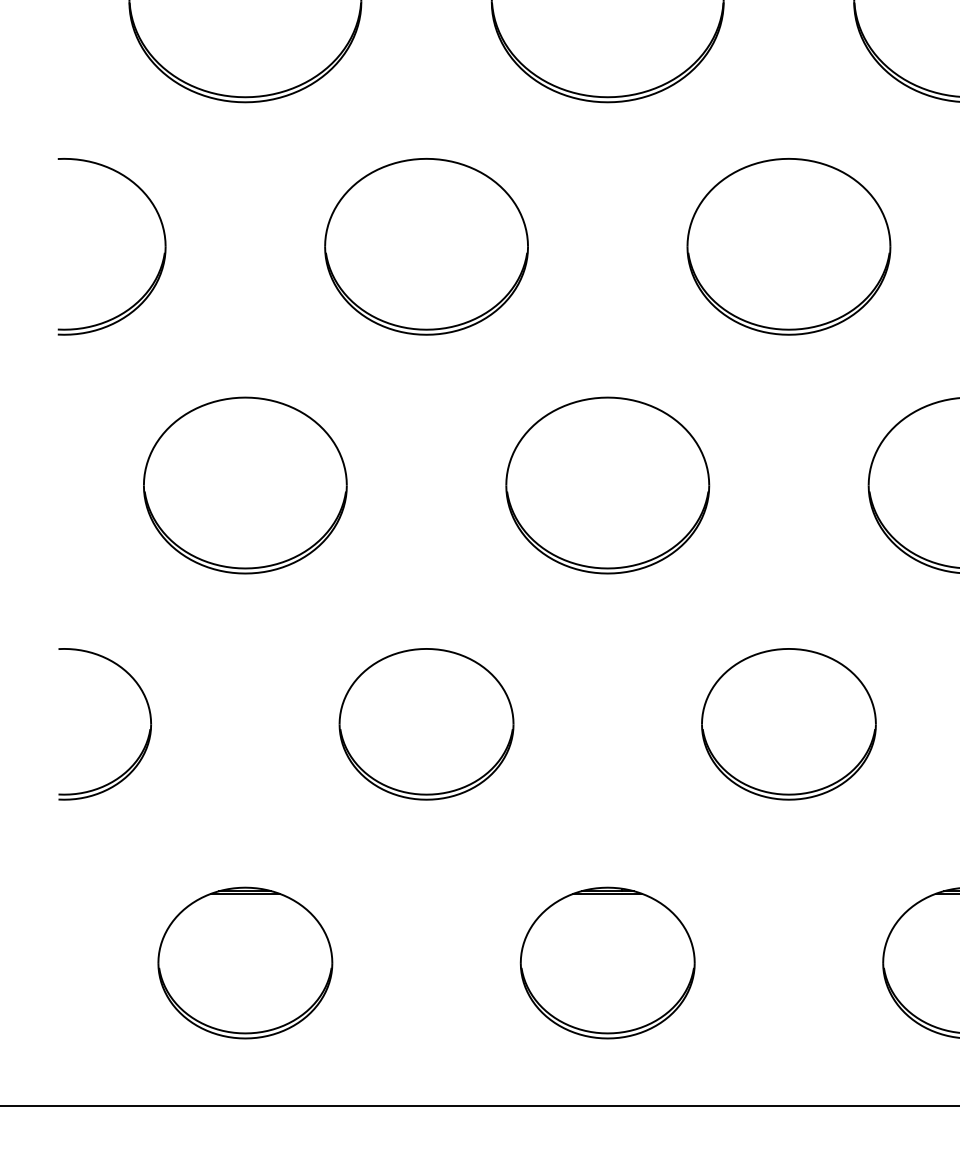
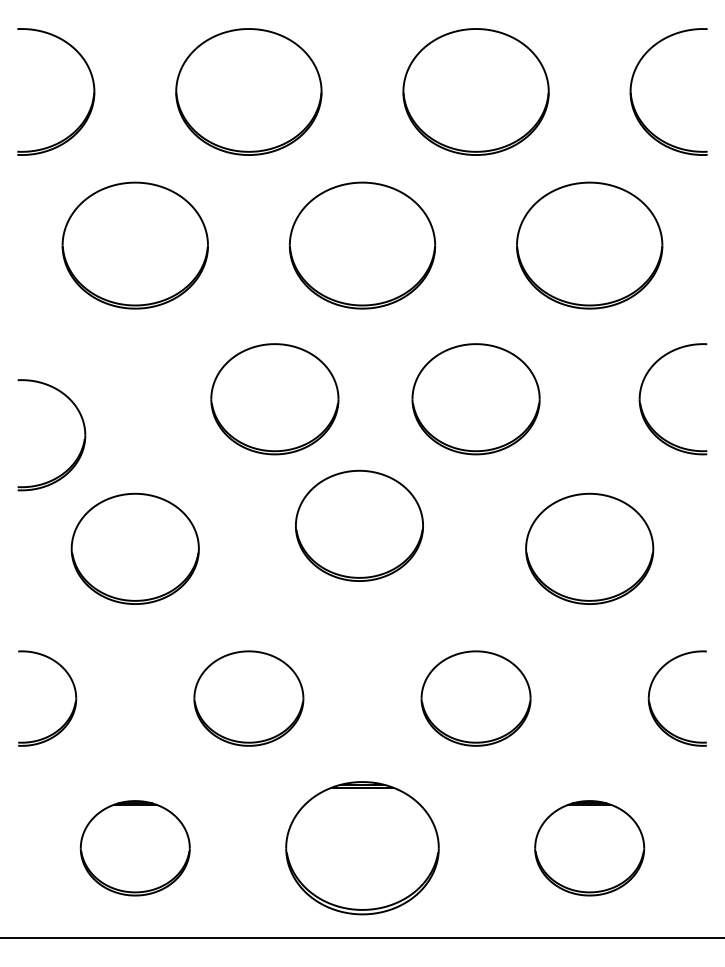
part: (425, 247) -> (274, 399), moved
part: (162, 253) -> (83, 439), moved
part: (607, 484) -> (359, 525), moved
part: (607, 963) -> (362, 848), size x1.4

